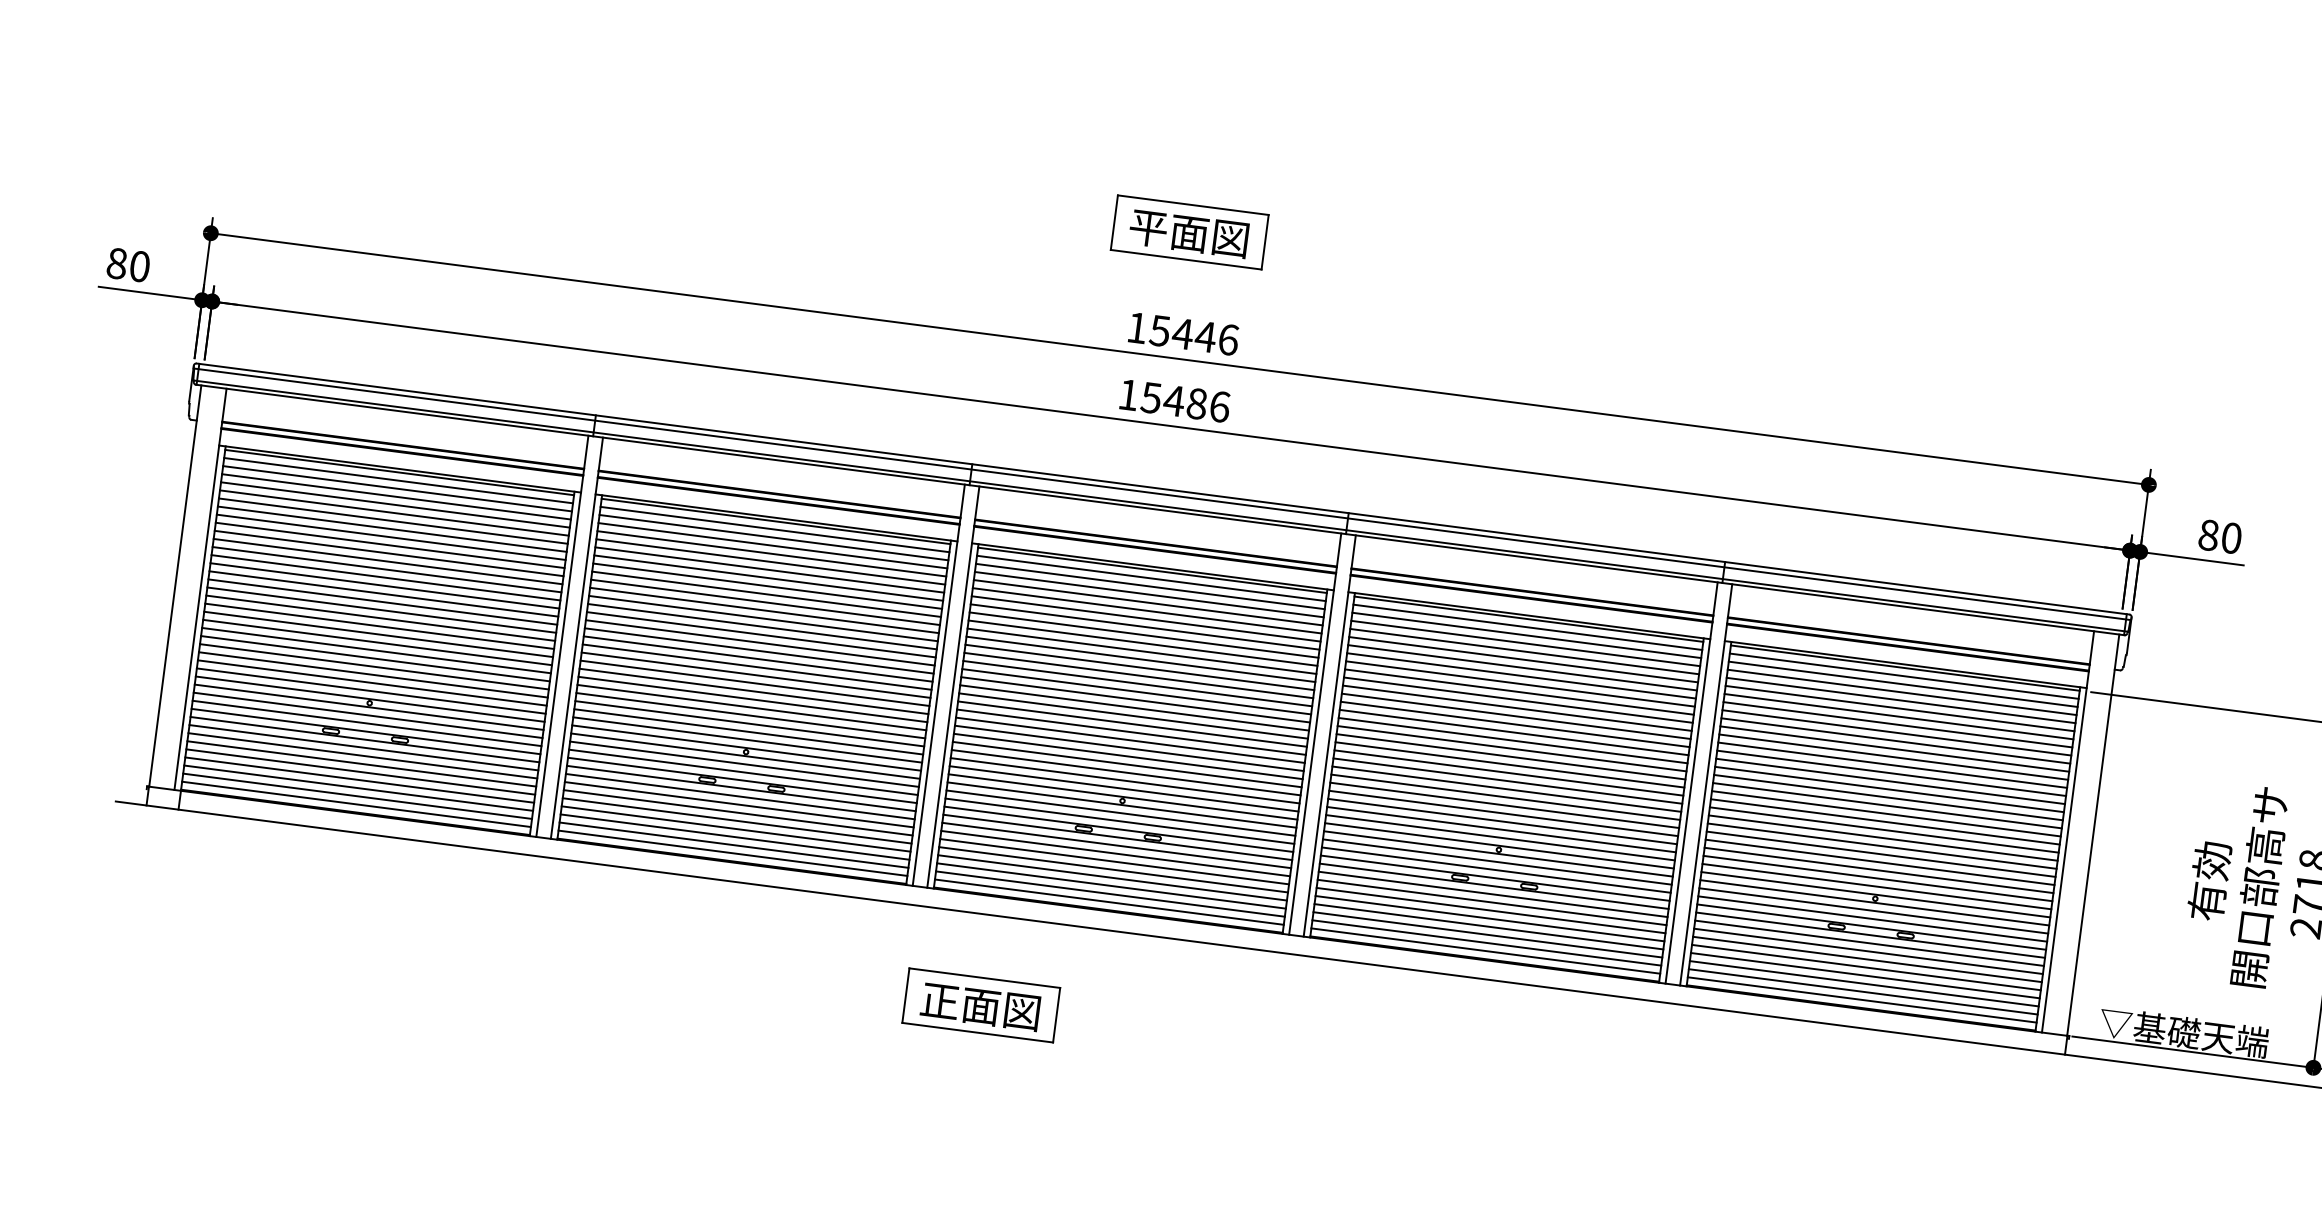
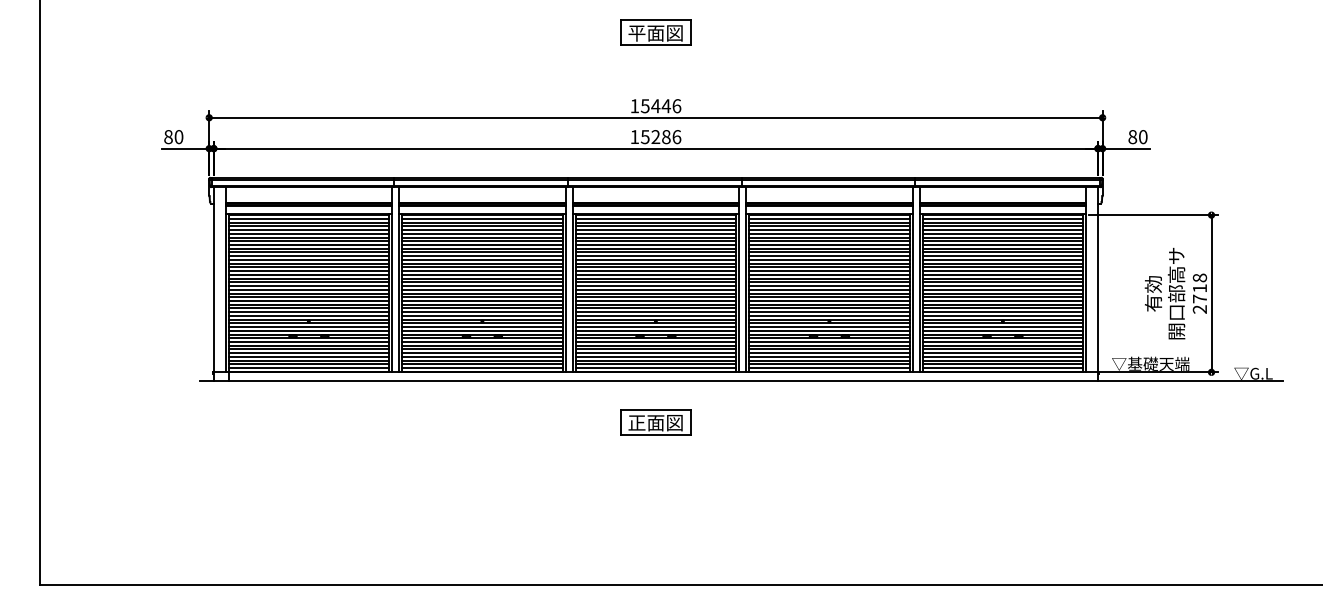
part: (1188, 231) -> (655, 32), moved
text: (1173, 399) -> (655, 136), 15486 -> 15286
part: (980, 1005) -> (655, 422), moved

